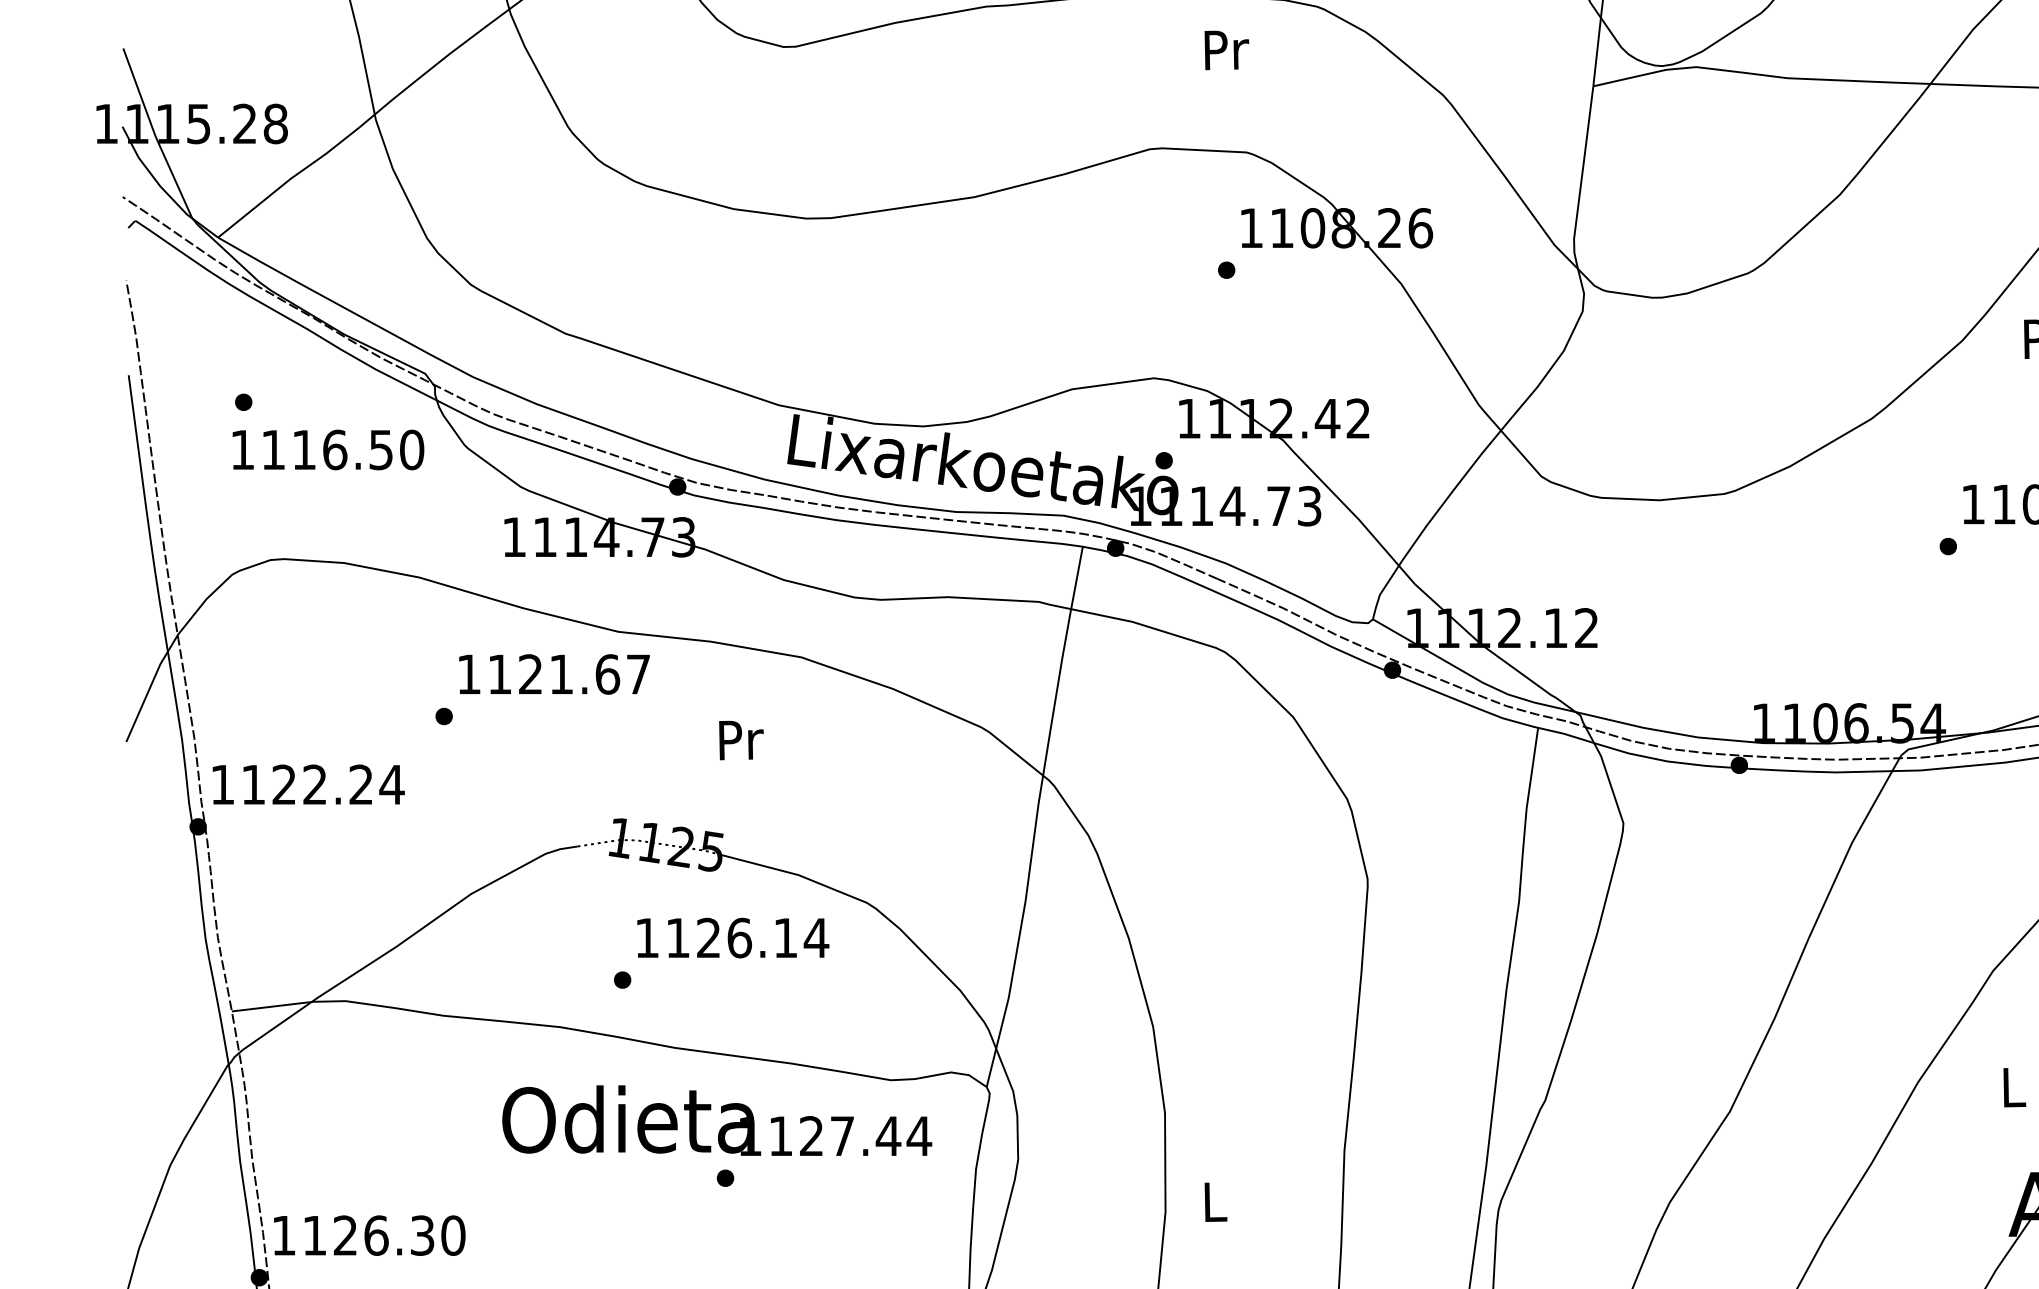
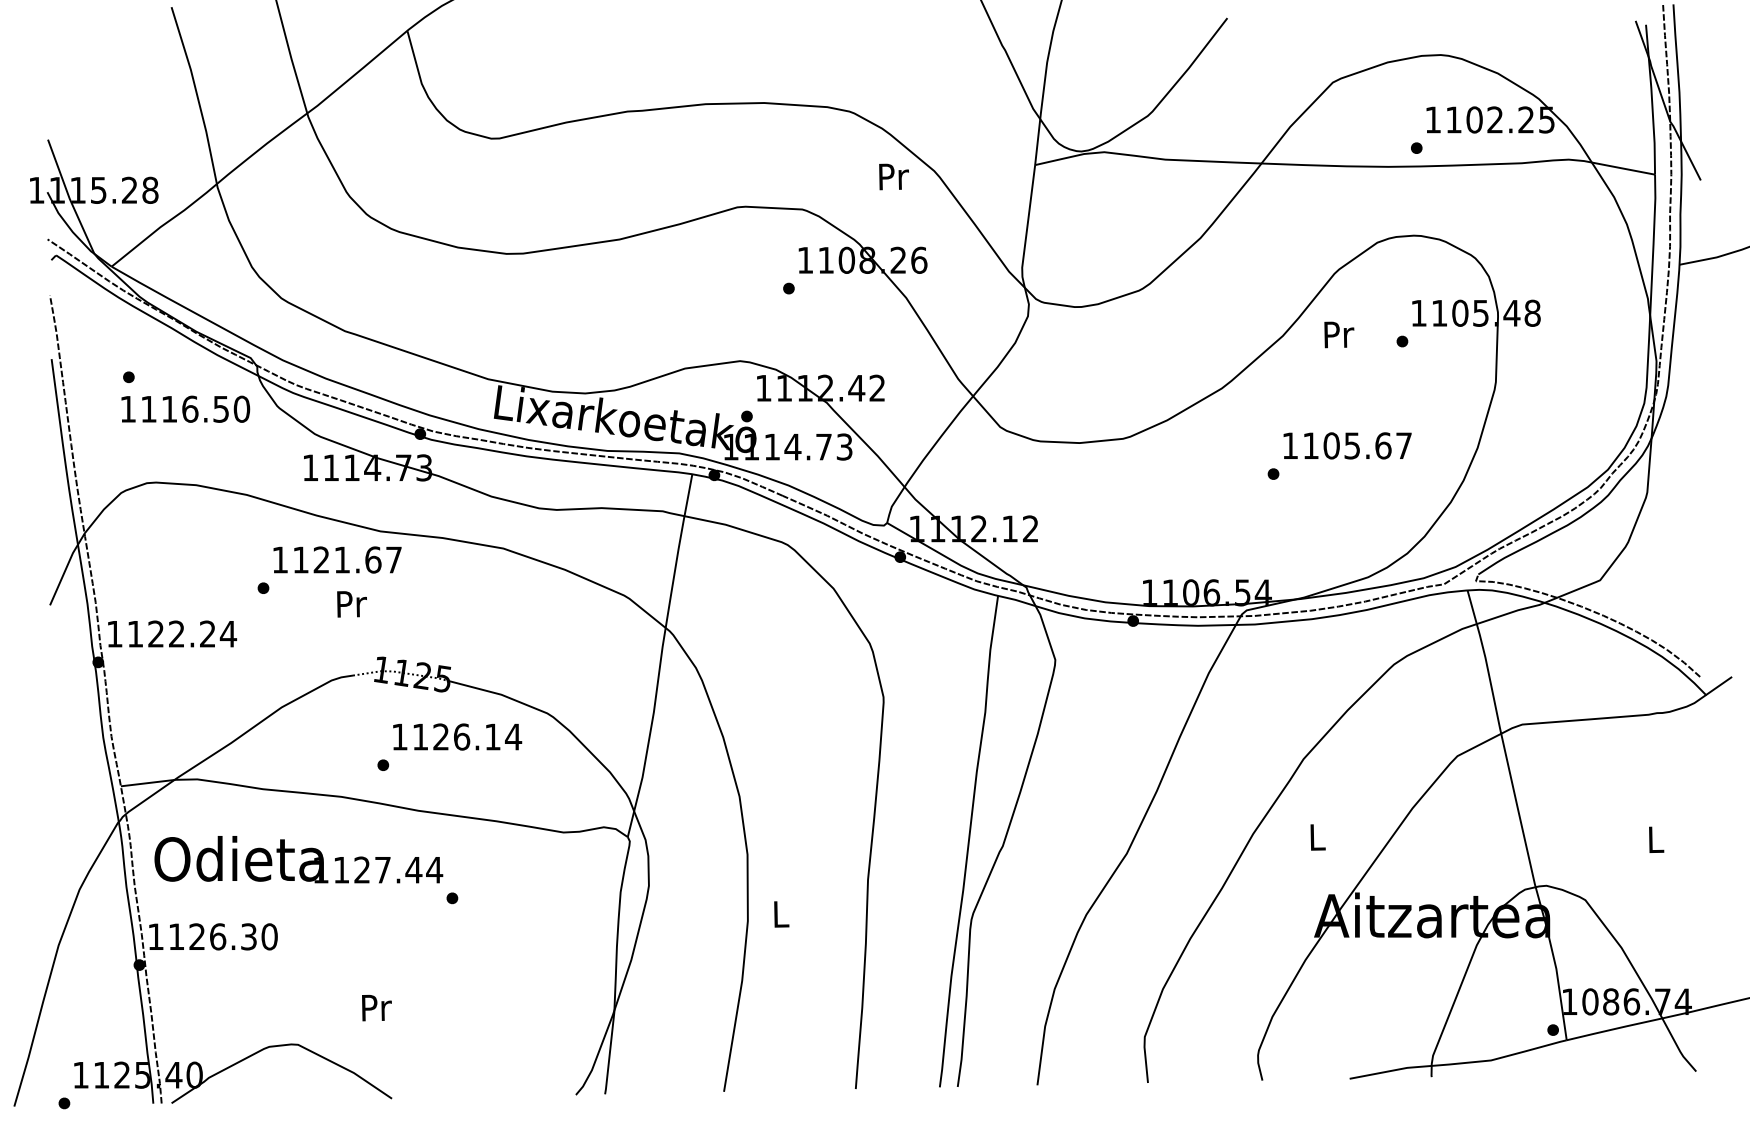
text: (1226, 49) -> (893, 176), moved
text: (740, 740) -> (351, 604), moved
text: (716, 1120) -> (298, 859), moved

